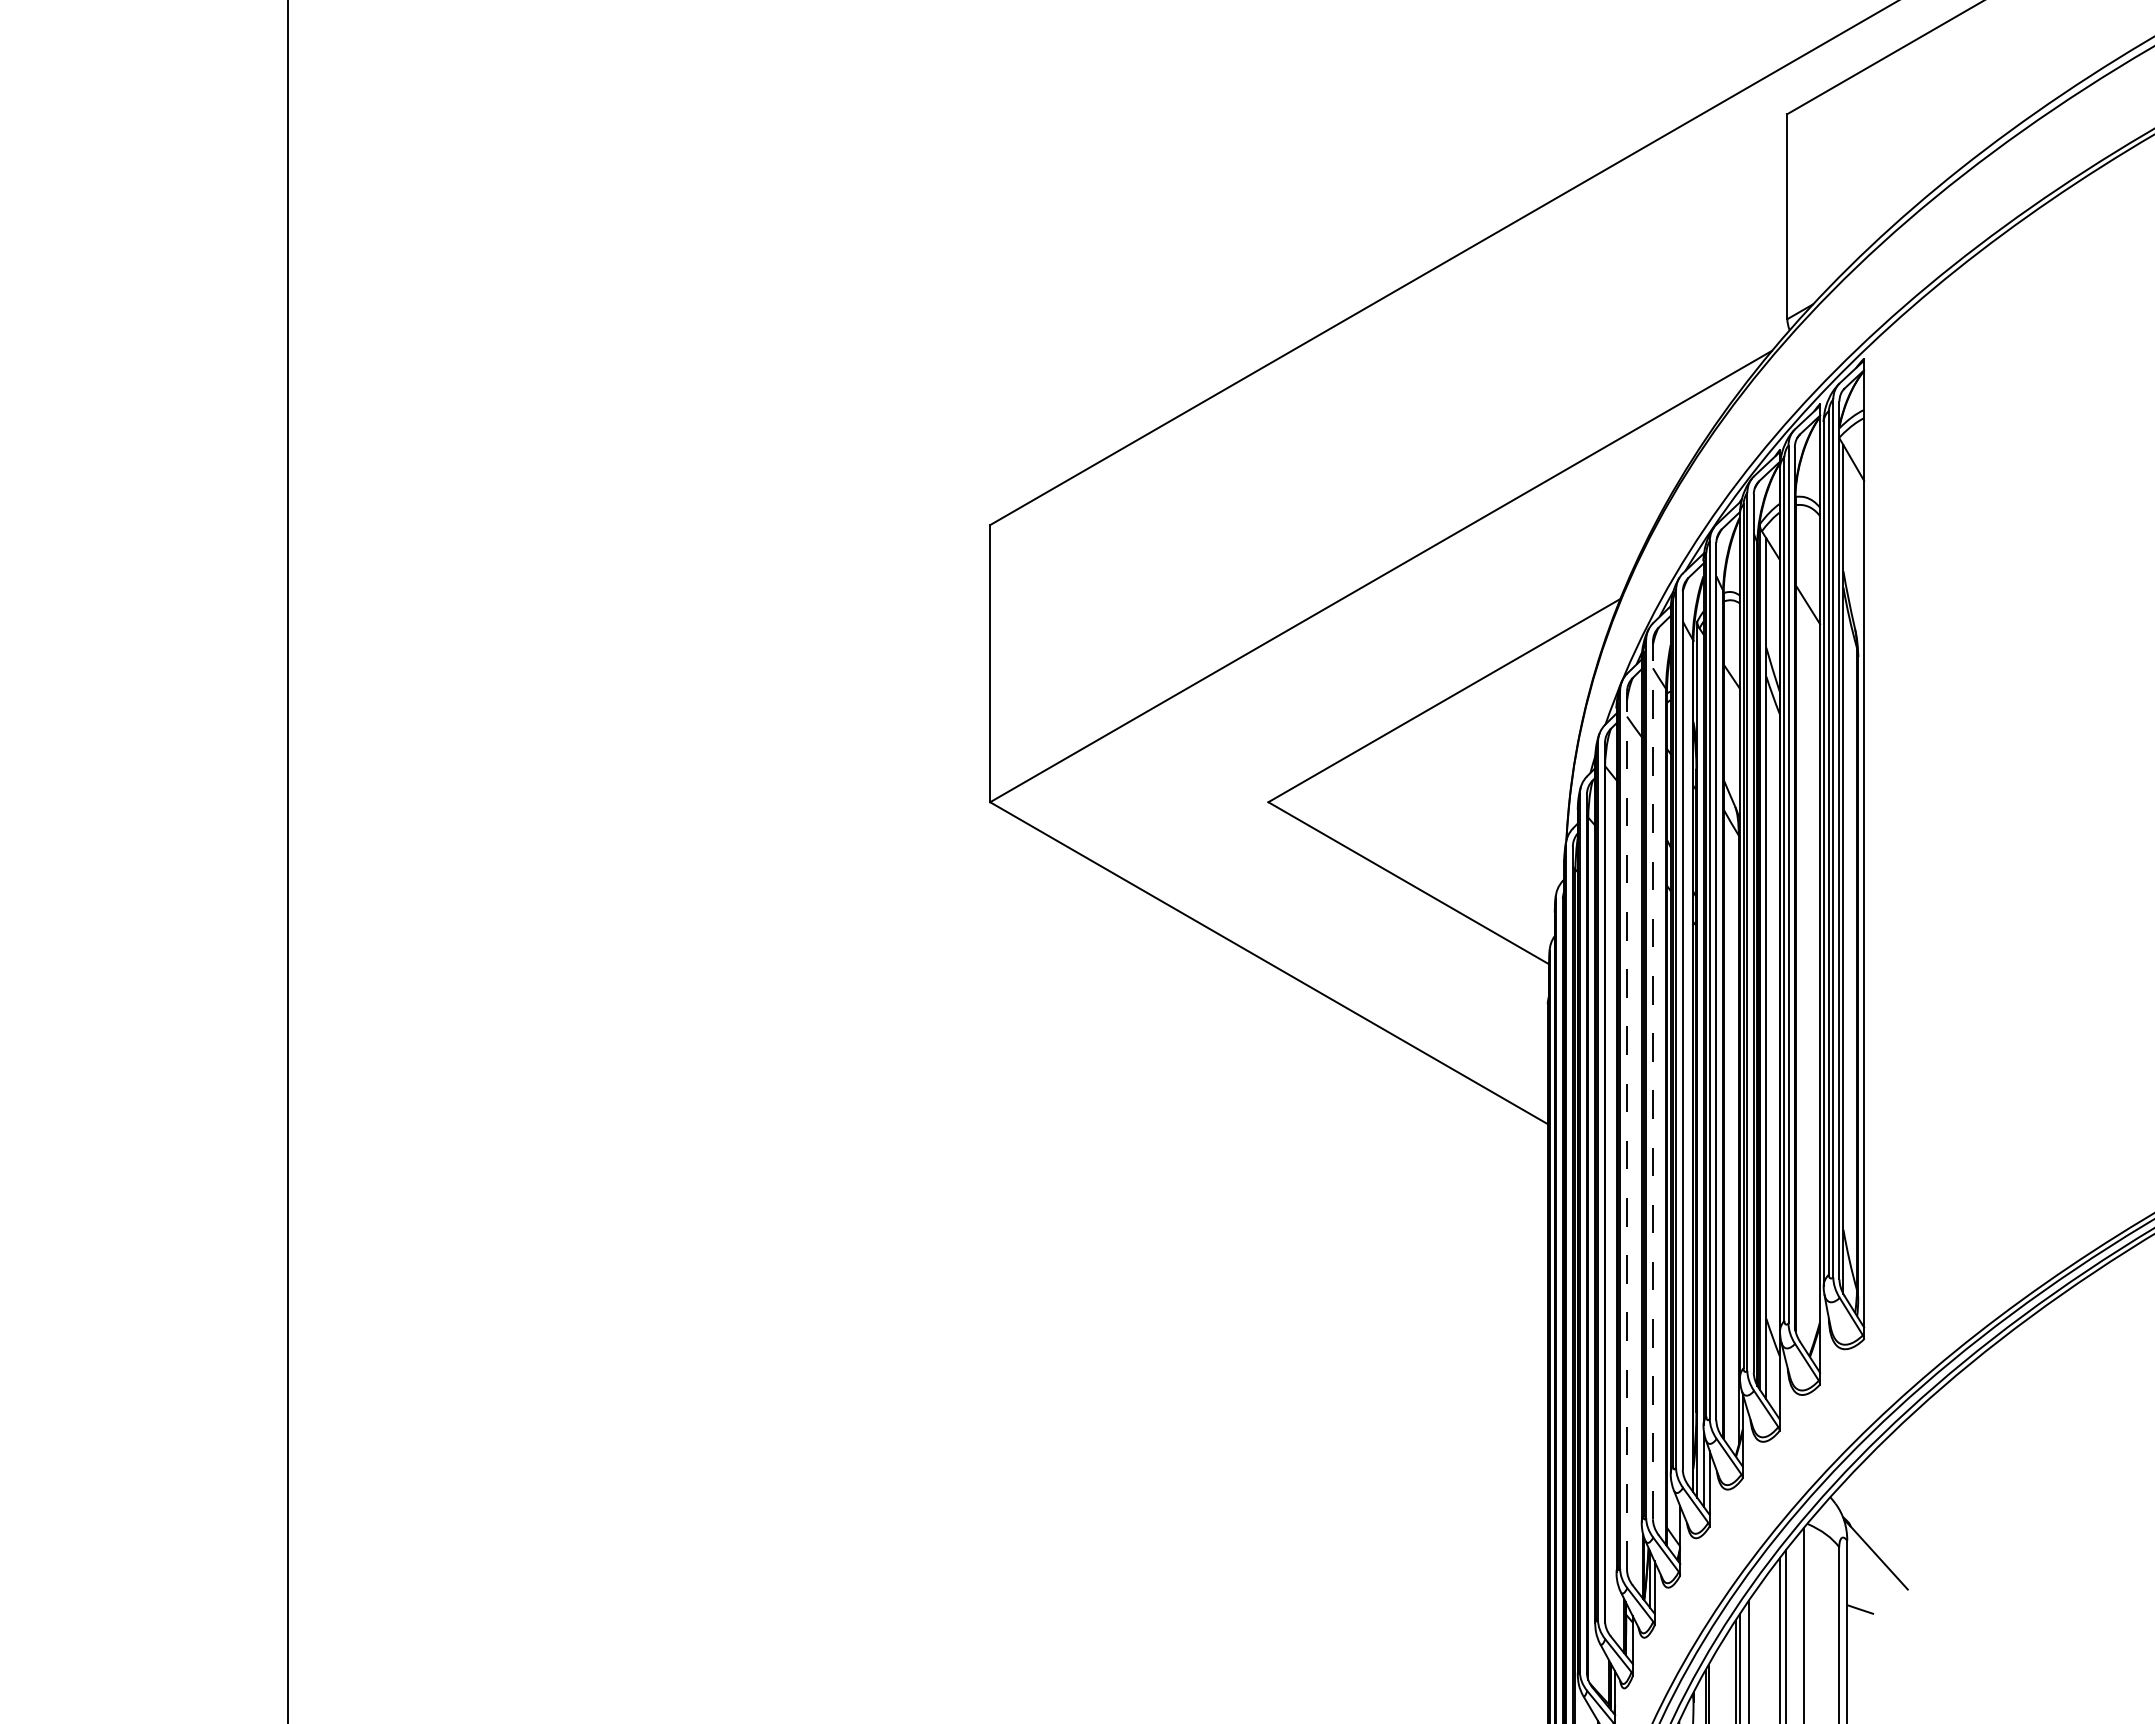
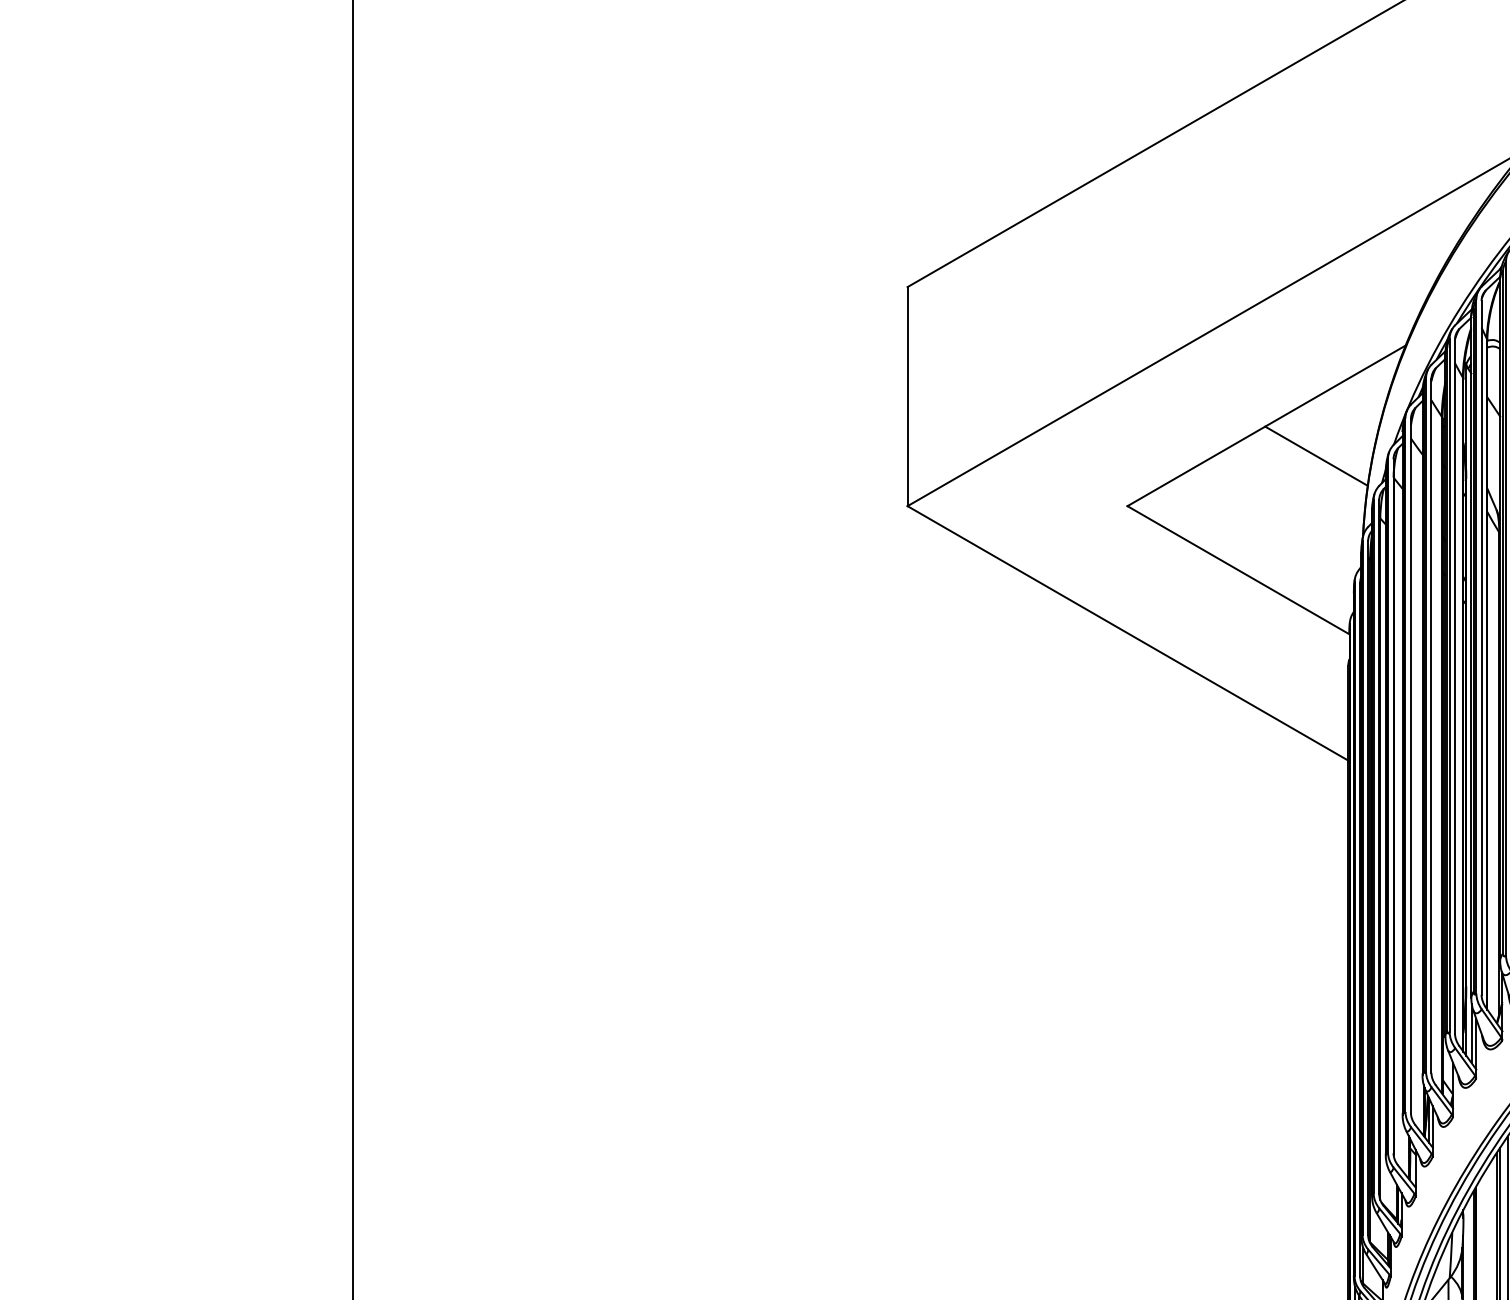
line: (1507, 738) -> (1316, 455), added
line: (1652, 1080) -> (1431, 726), dashed -> solid
line: (1627, 1130) -> (1411, 765), dashed -> solid

